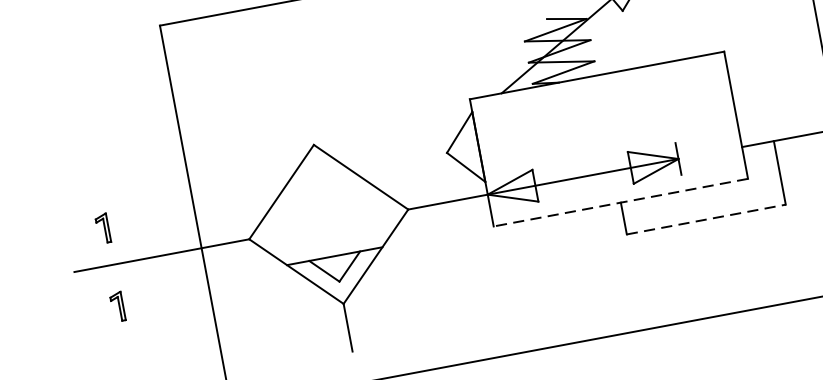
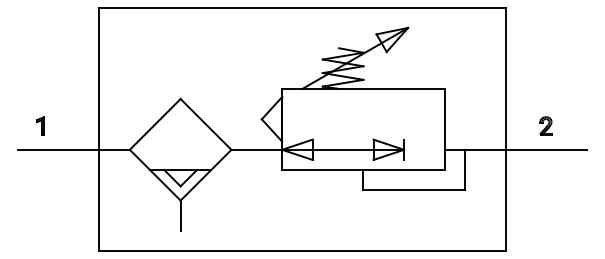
line: (619, 203) -> (362, 170), dashed -> solid
line: (706, 219) -> (414, 190), dashed -> solid
part: (116, 305) -> (40, 175), removed

